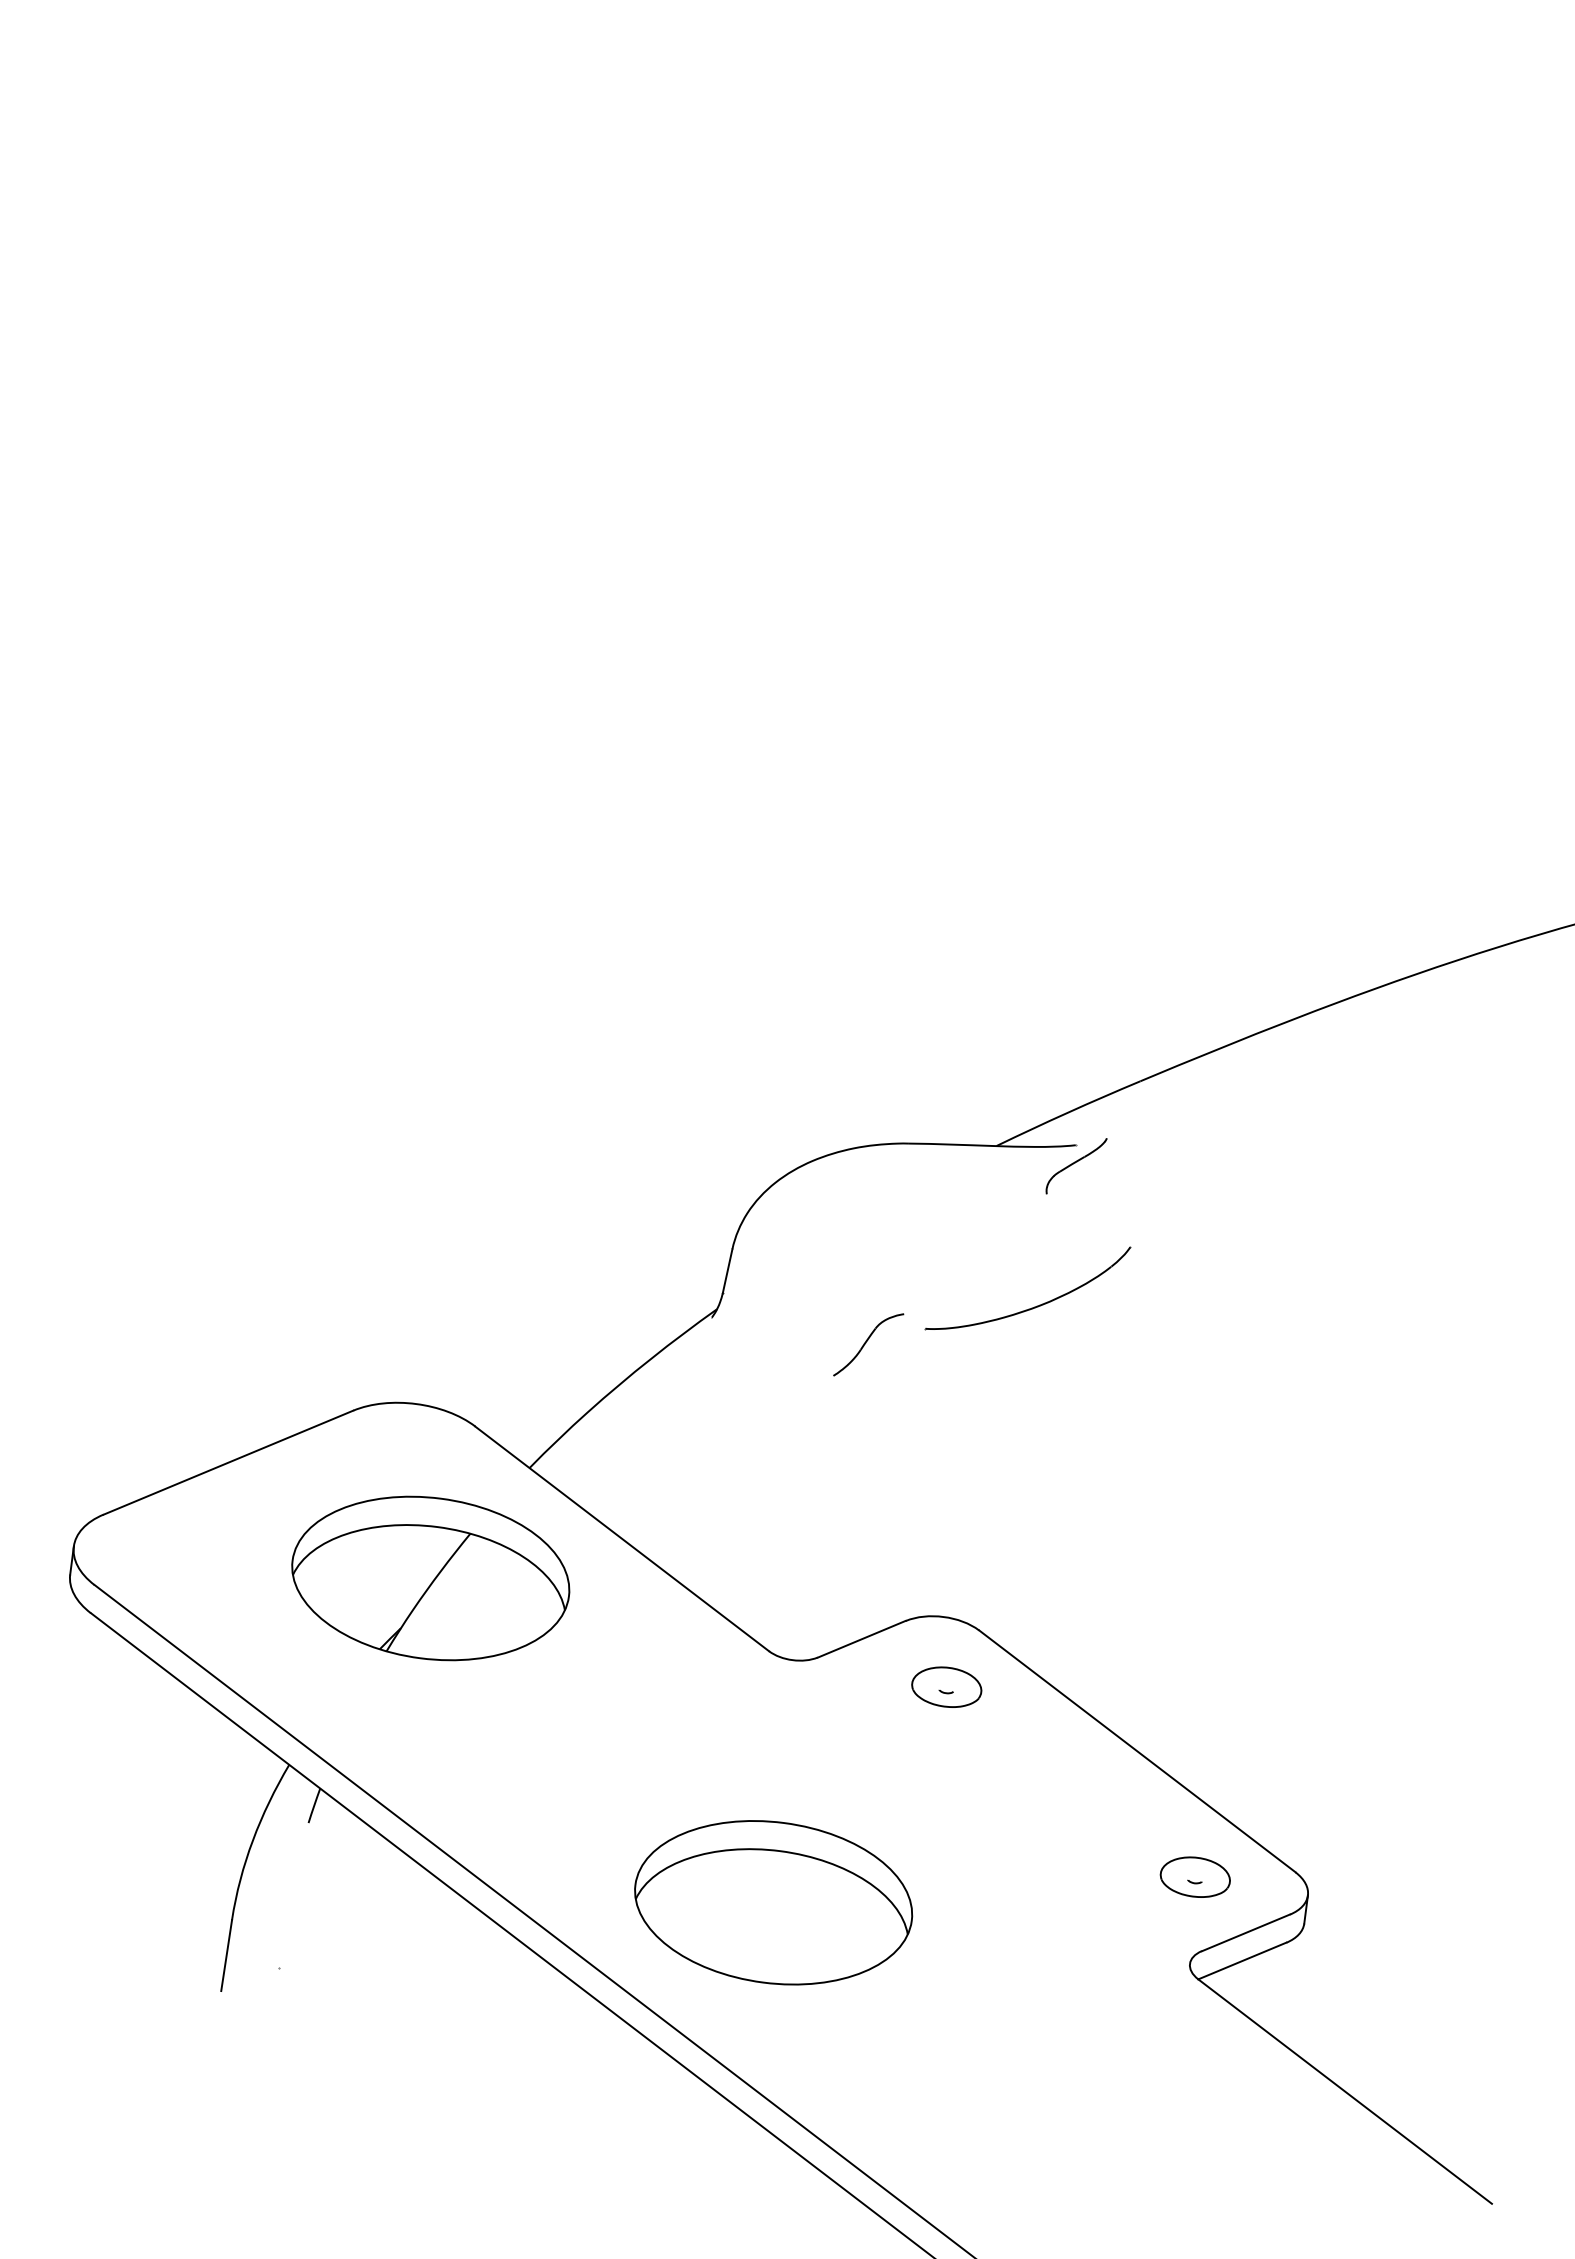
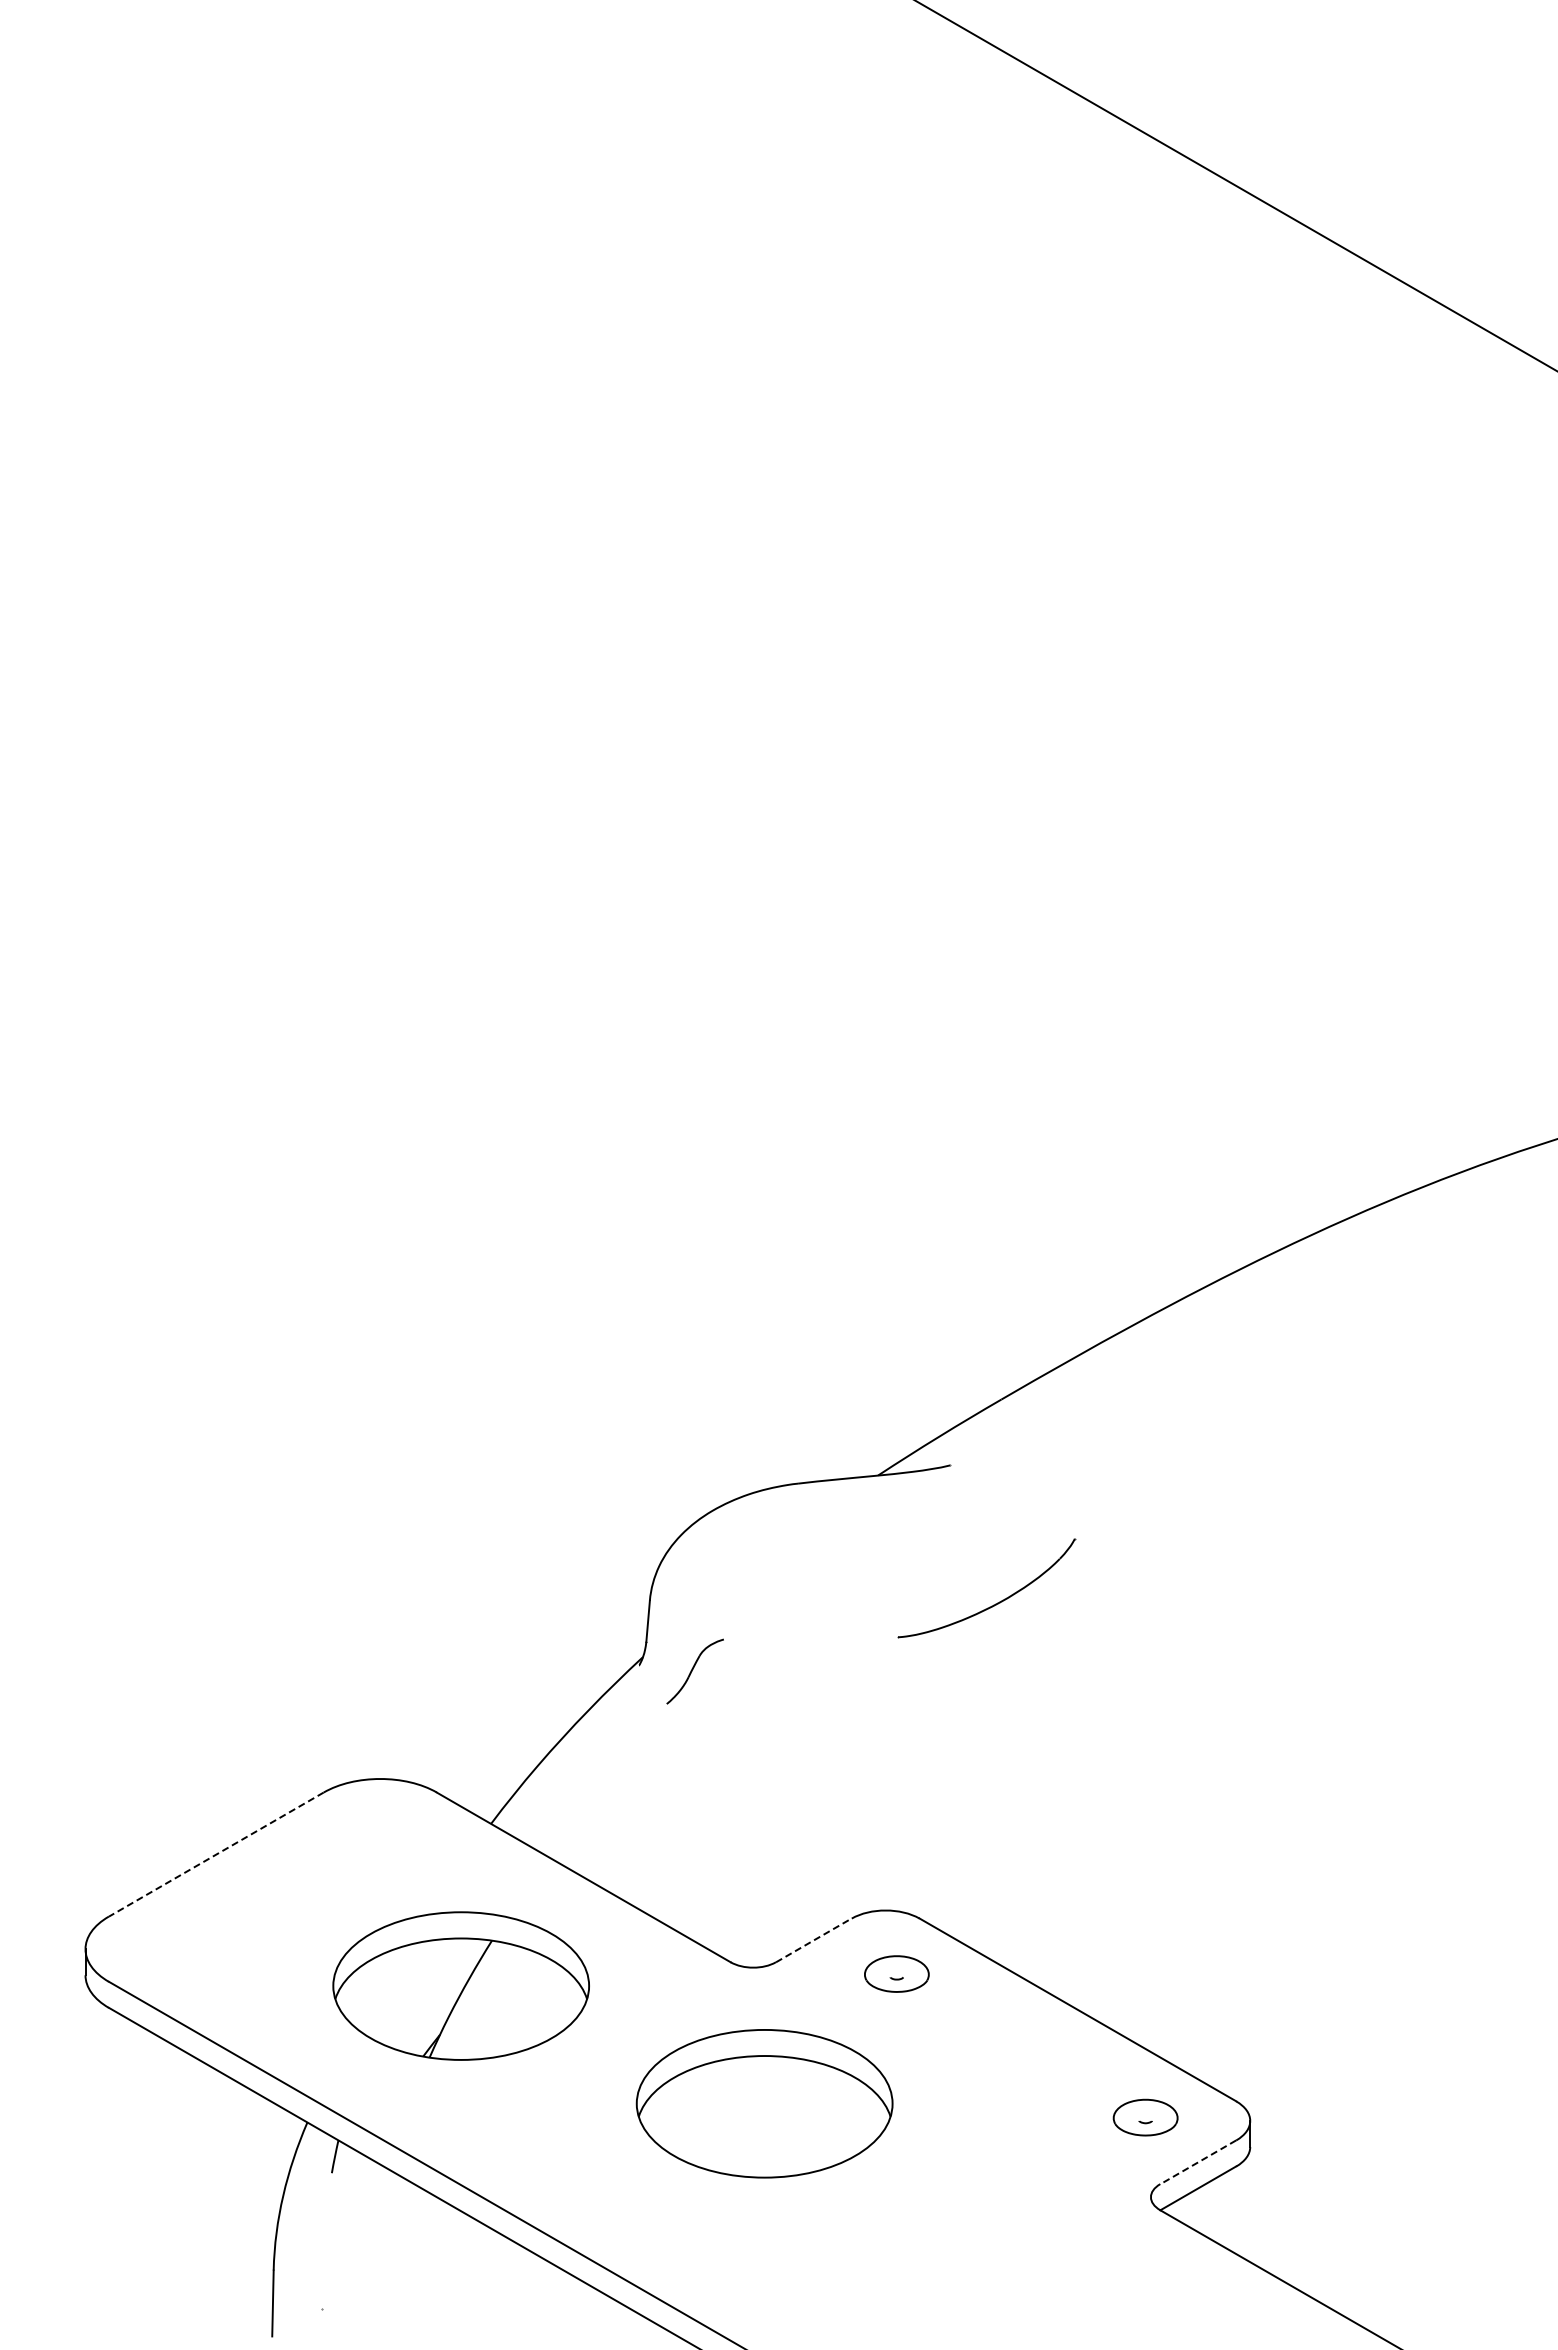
part: (1076, 1166) -> (953, 1484), removed
part: (1033, 1306) -> (993, 1604), moved
part: (867, 1344) -> (694, 1671), moved
line: (228, 1462) -> (216, 1854), solid -> dashed
part: (430, 1577) -> (460, 1985), moved
line: (861, 1639) -> (813, 1940), solid -> dashed
part: (773, 1902) -> (764, 2103), moved
line: (1246, 1933) -> (1198, 2162), solid -> dashed

